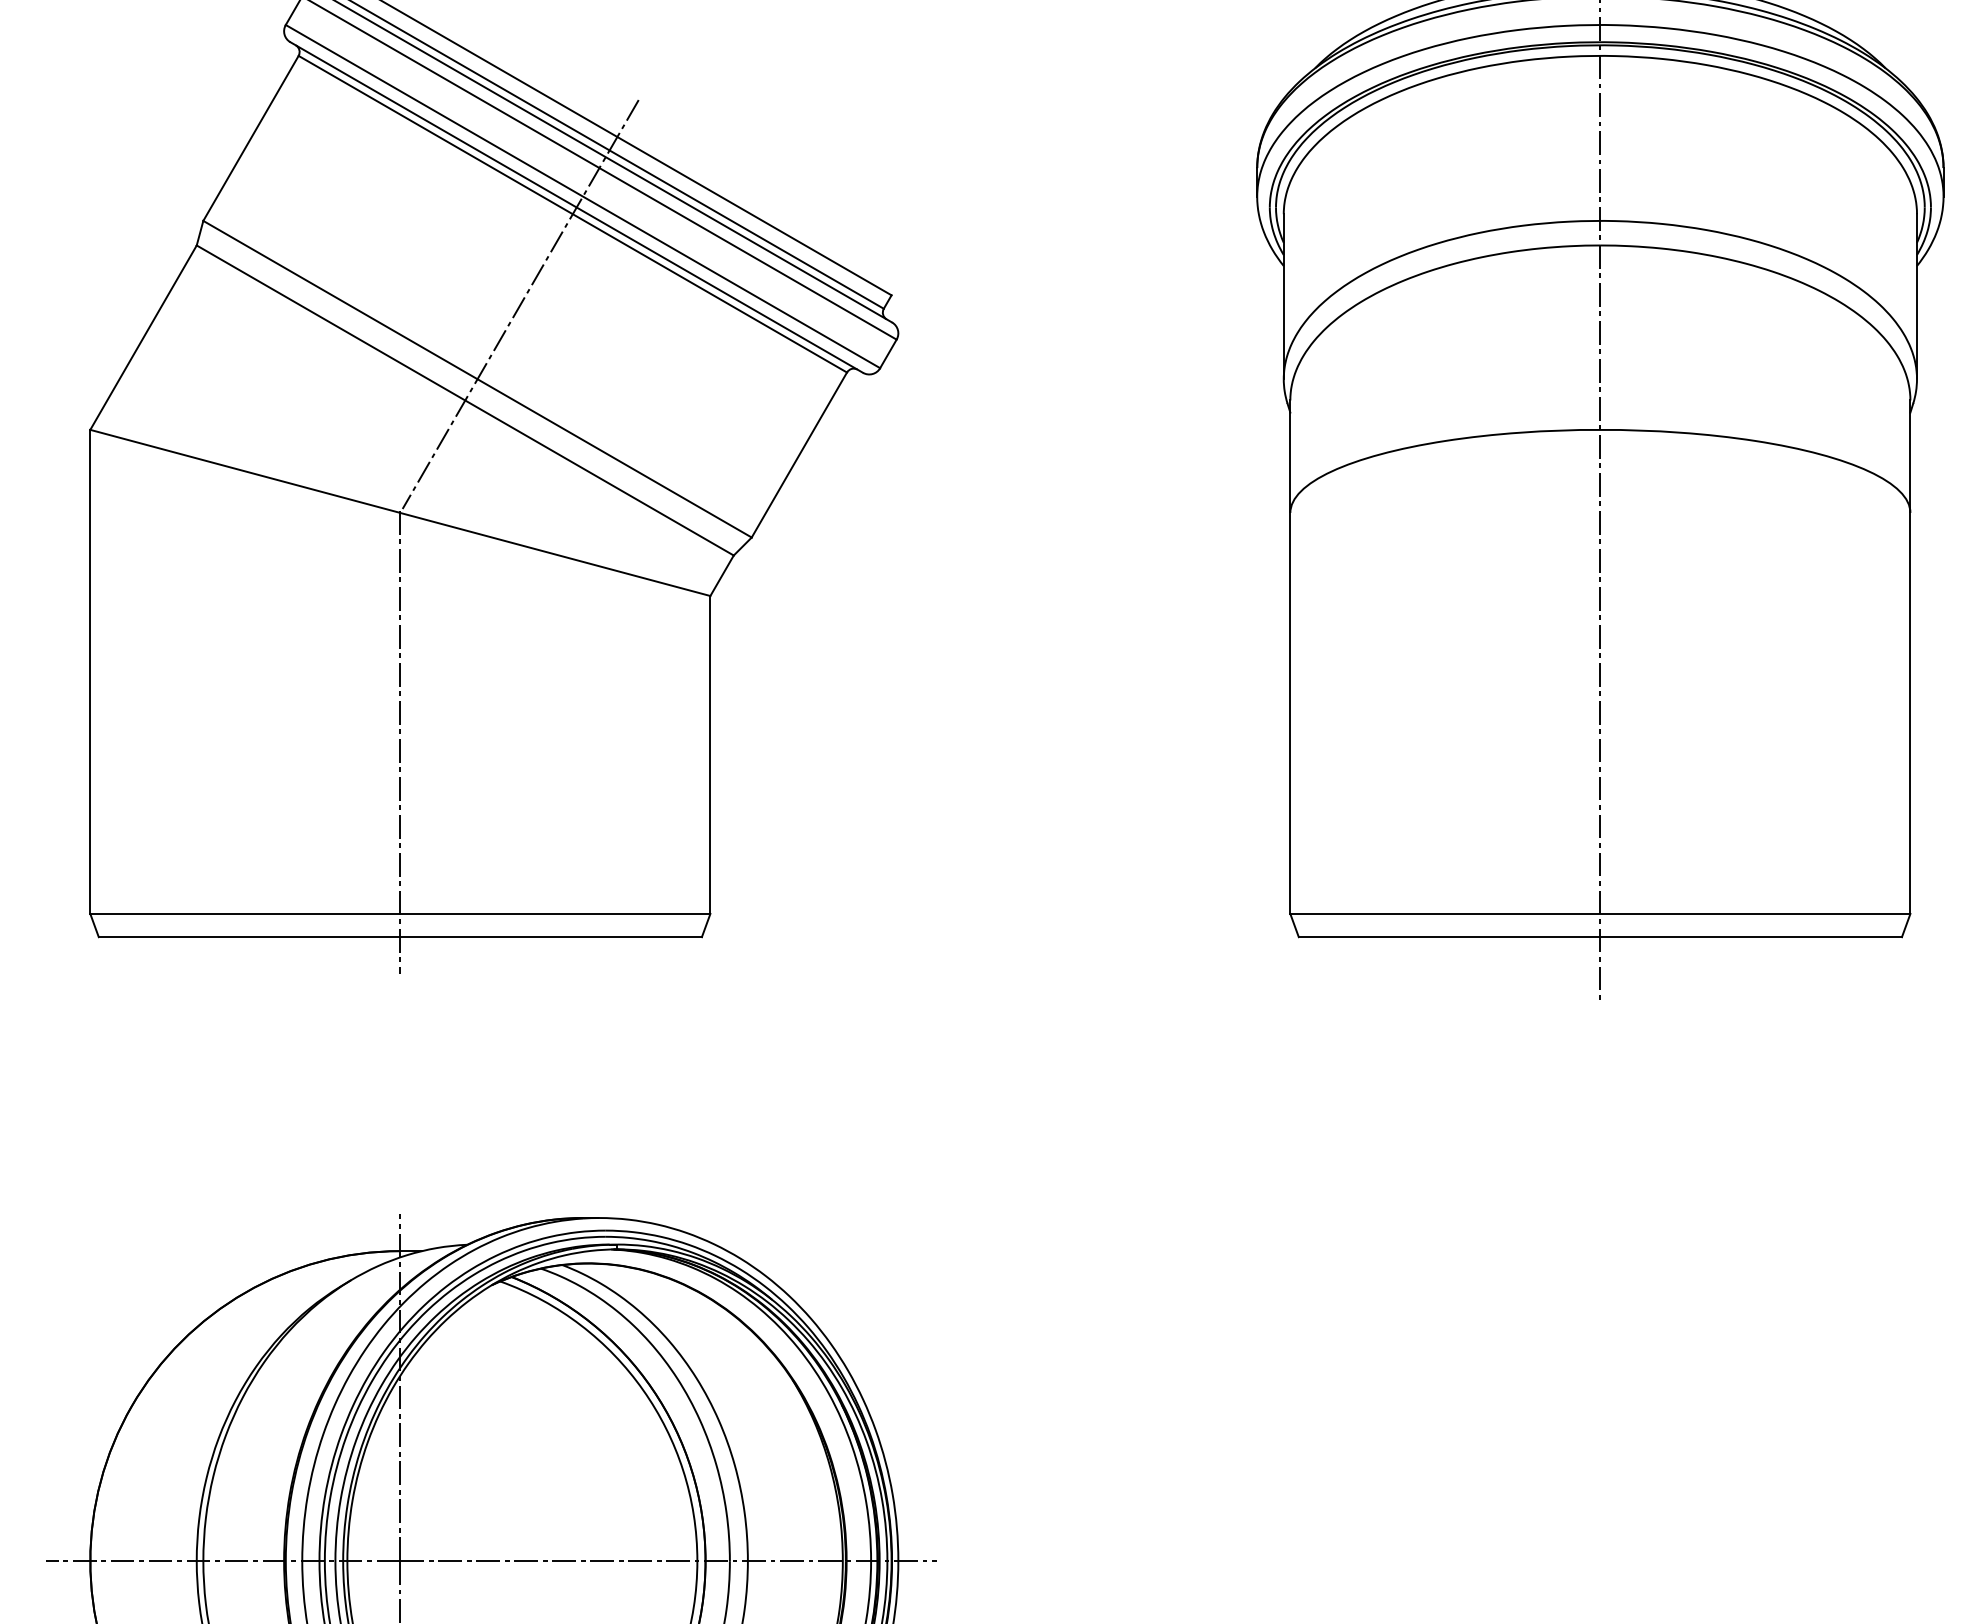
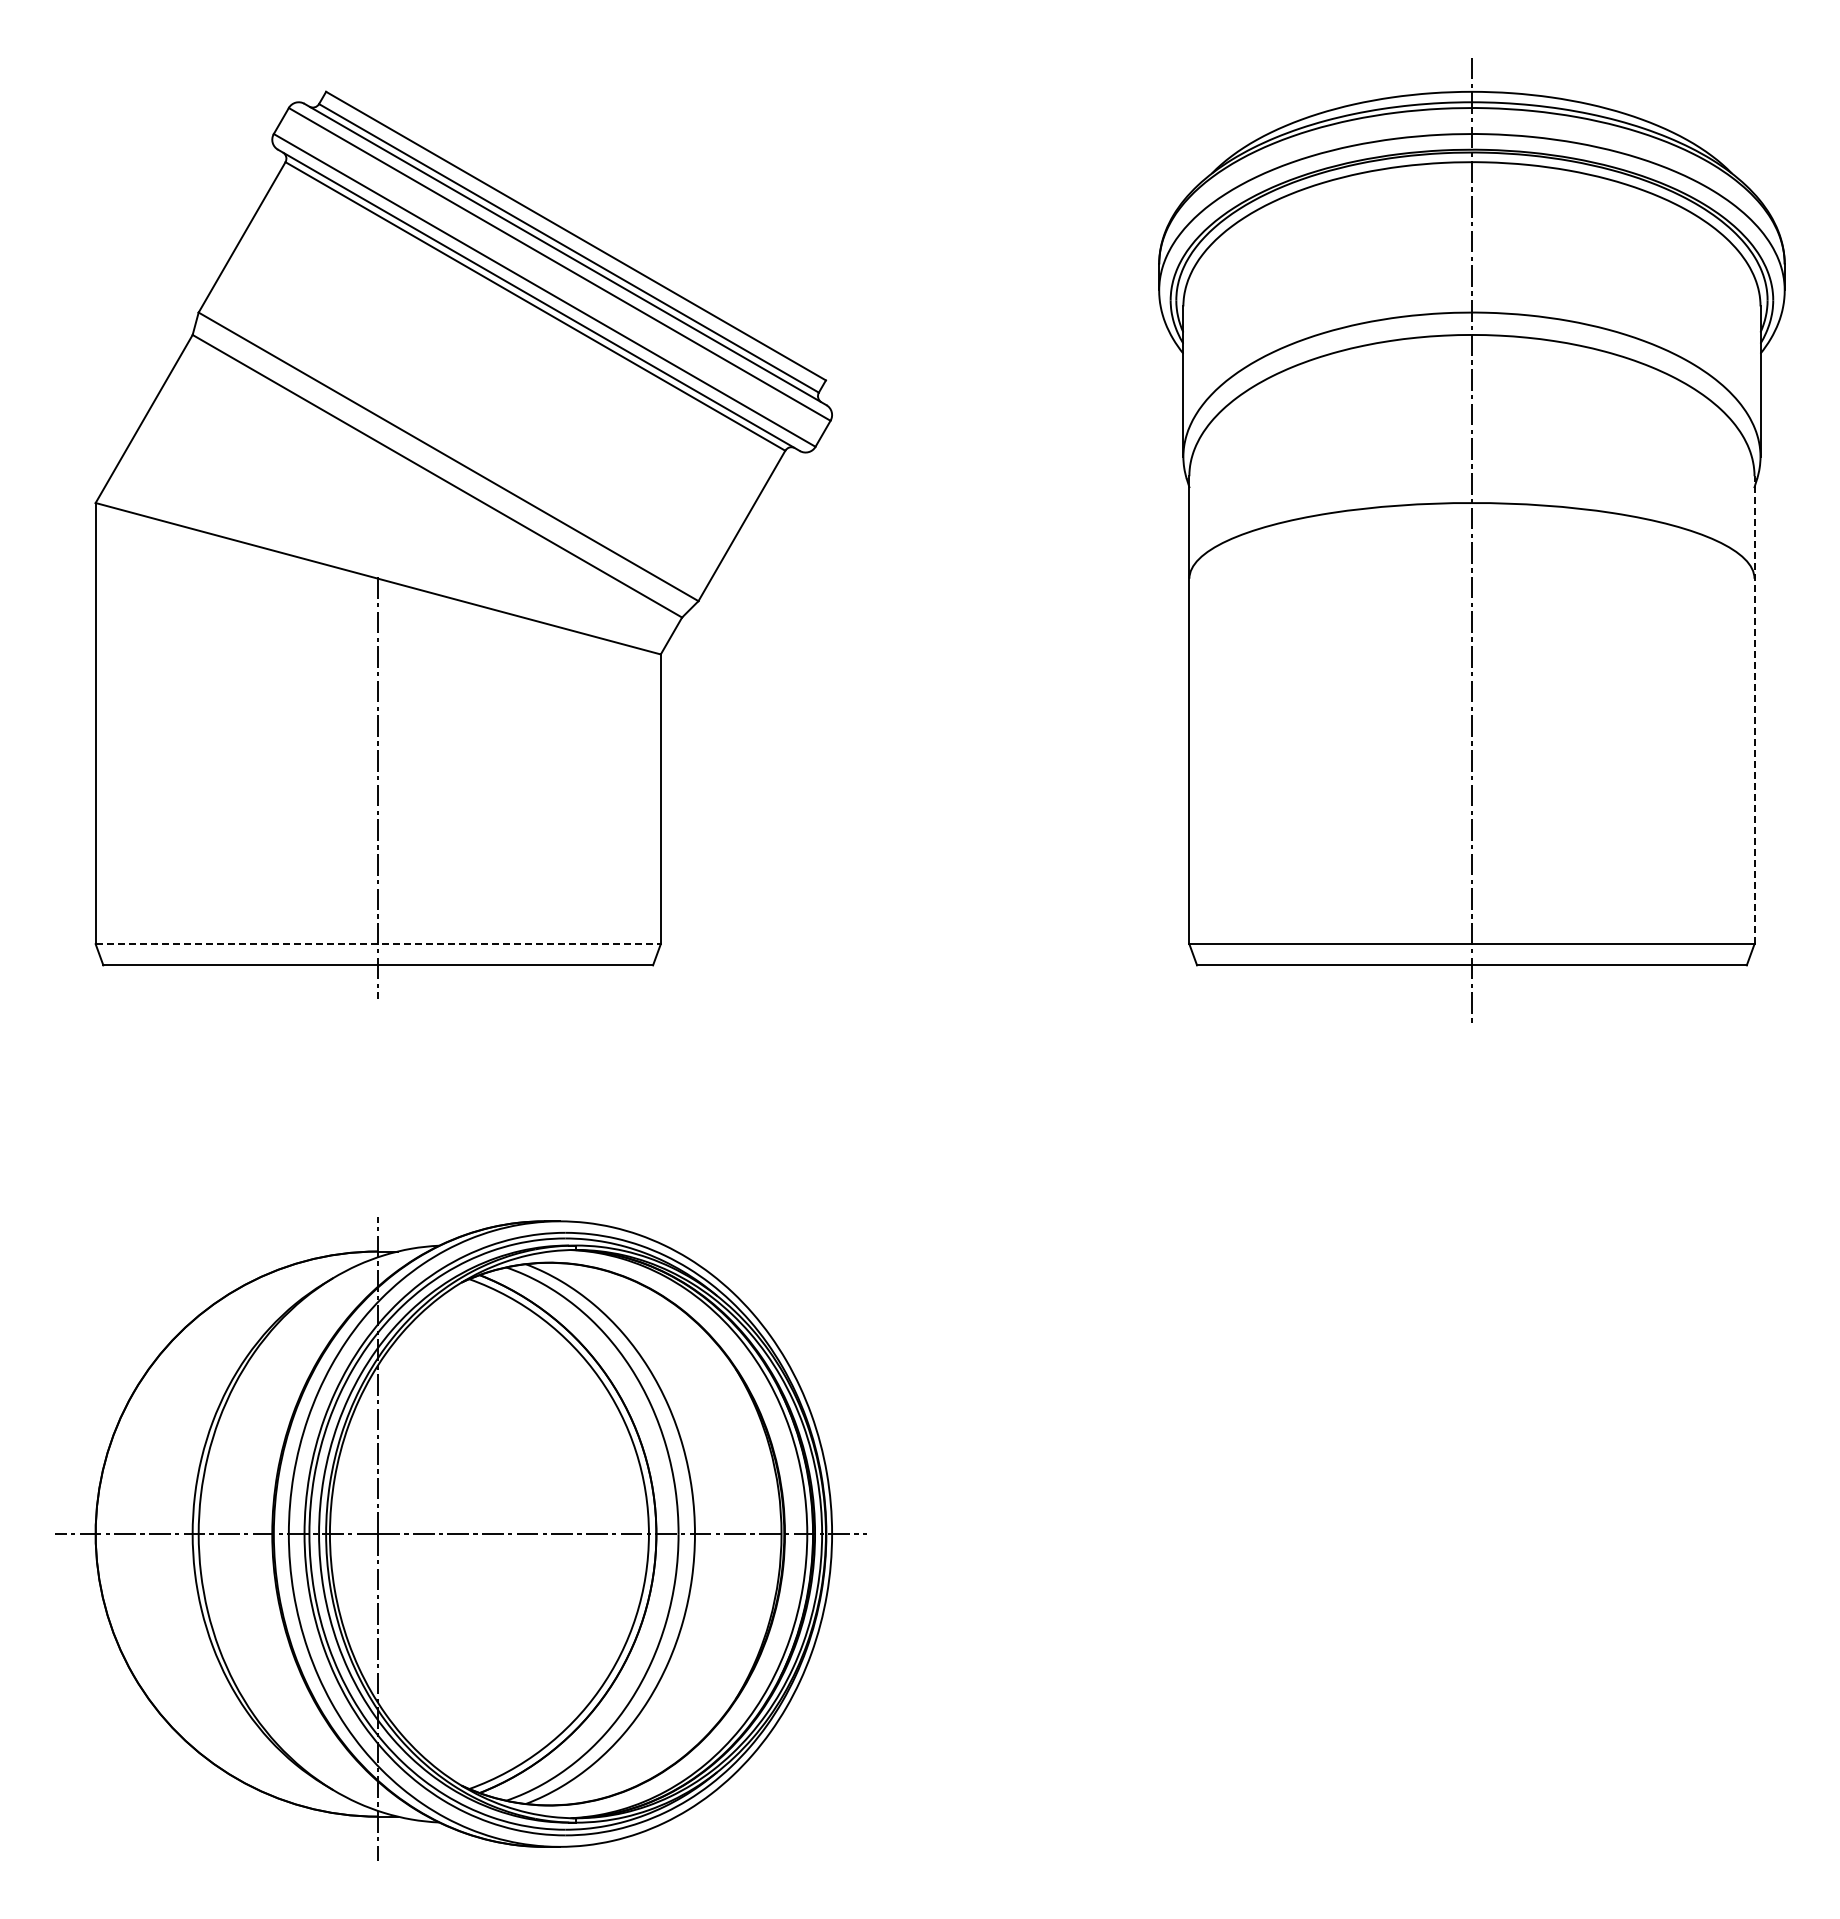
line: (520, 304) -> (487, 388), removed
line: (1910, 657) -> (1754, 710), solid -> dashed
line: (400, 914) -> (378, 944), solid -> dashed

